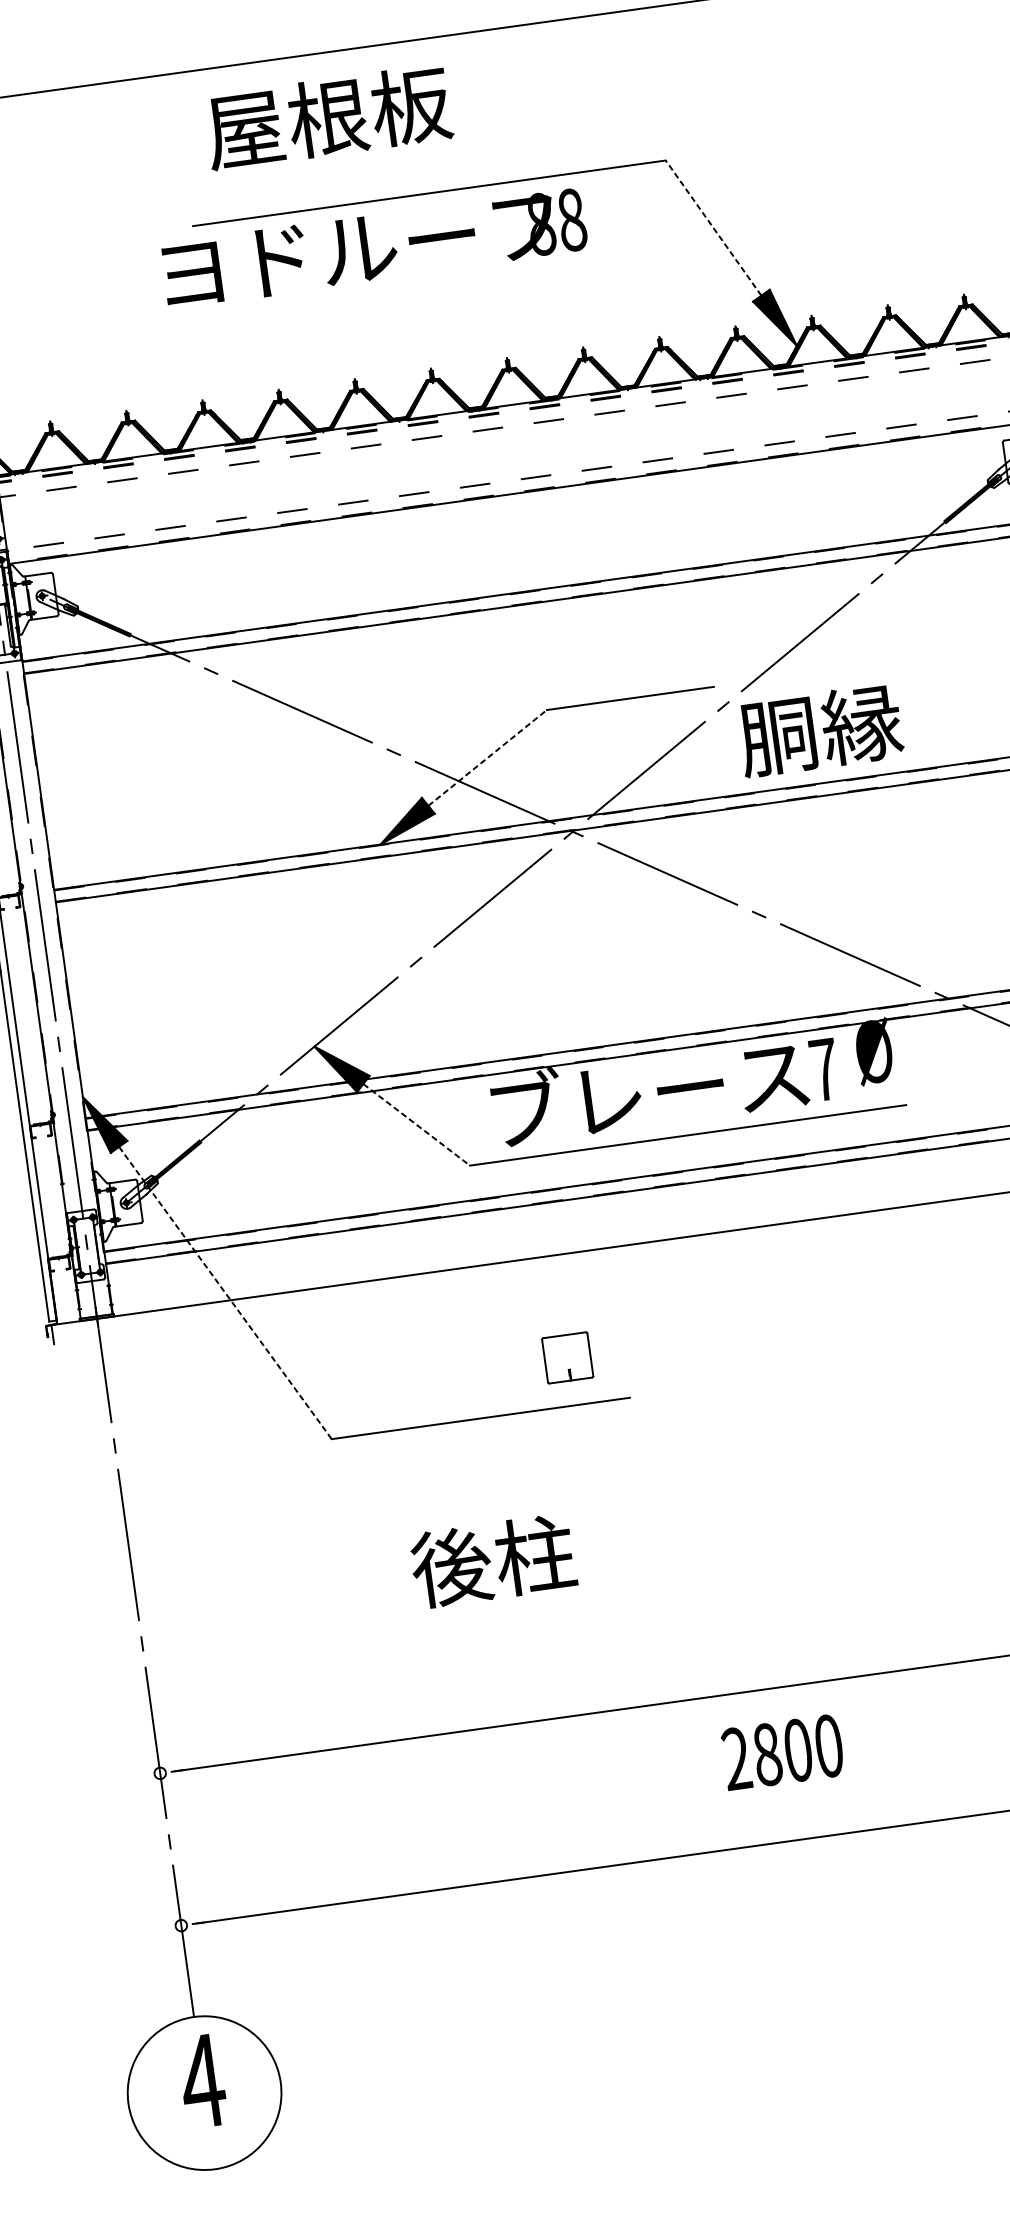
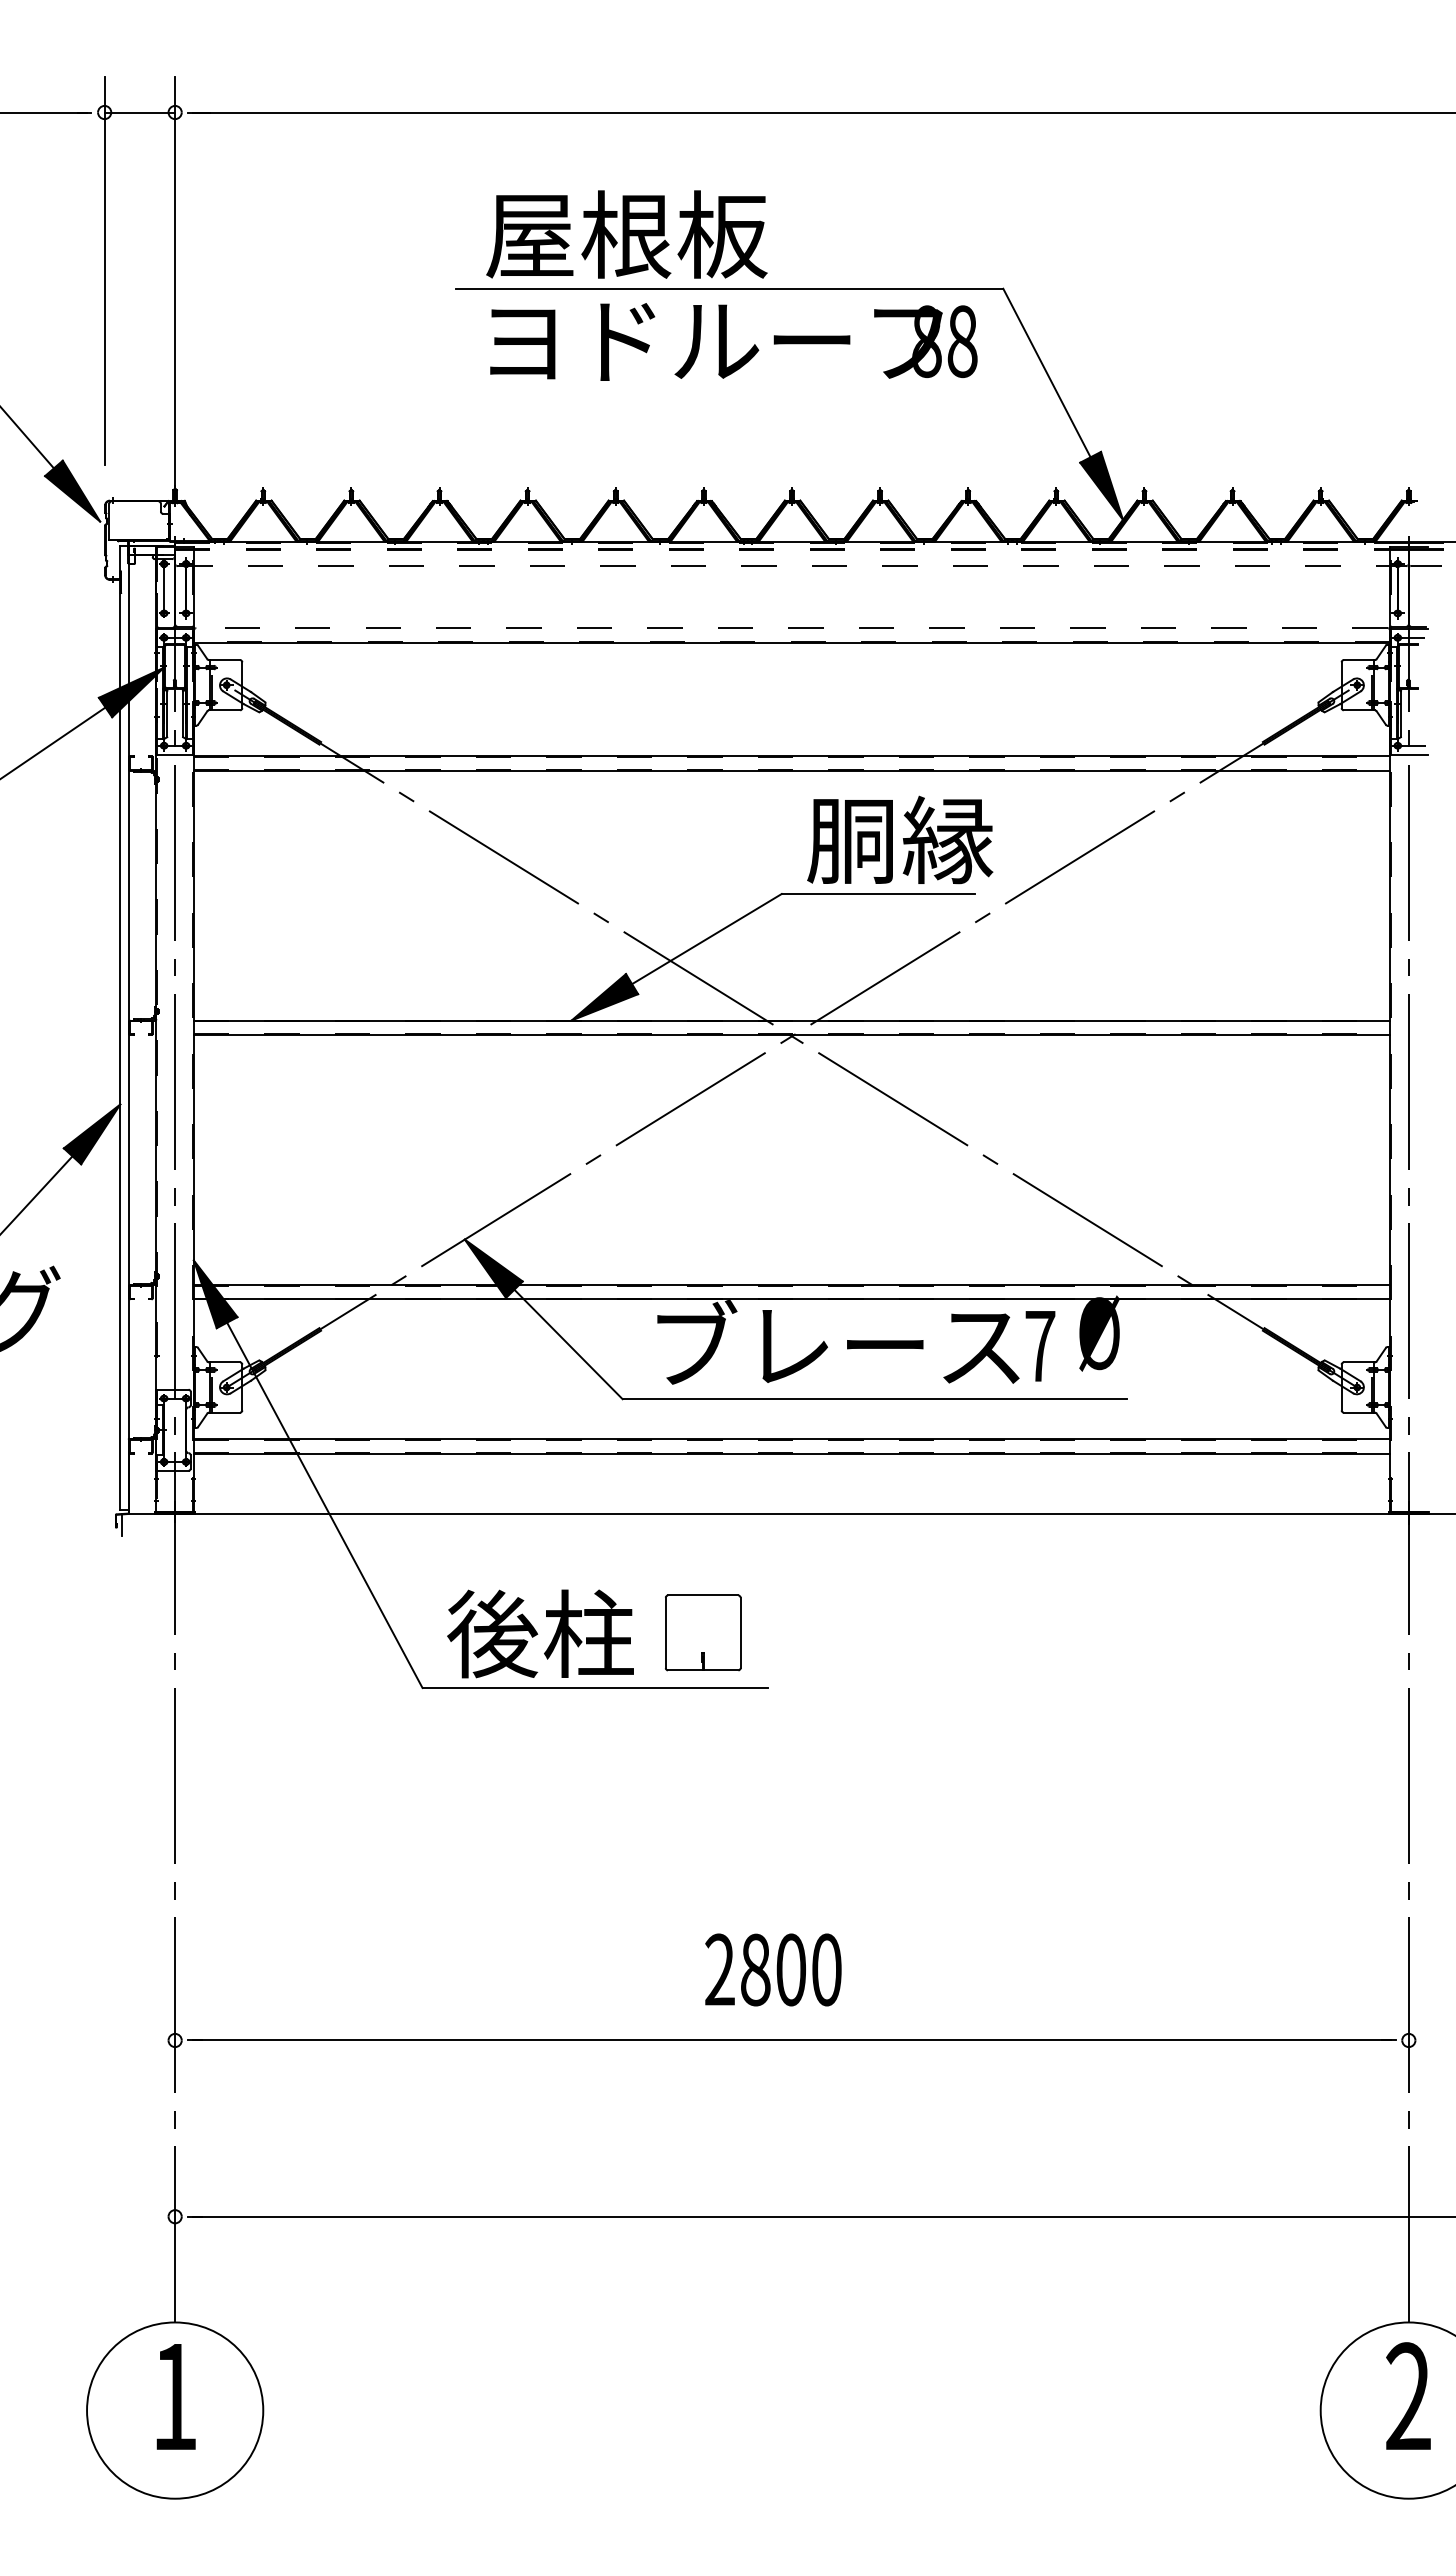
text: (327, 117) -> (626, 234), moved
line: (713, 228) -> (1046, 373), dashed -> solid
text: (374, 247) -> (733, 341), moved
text: (820, 729) -> (900, 839), moved
line: (488, 757) -> (707, 938), dashed -> solid
line: (416, 1124) -> (568, 1344), dashed -> solid
line: (226, 1293) -> (325, 1505), dashed -> solid
part: (567, 1357) -> (703, 1632), size x1.43
text: (492, 1560) -> (540, 1633), moved
text: (782, 1752) -> (773, 1969), moved
text: (202, 2081) -> (174, 2396), 4 -> 1

